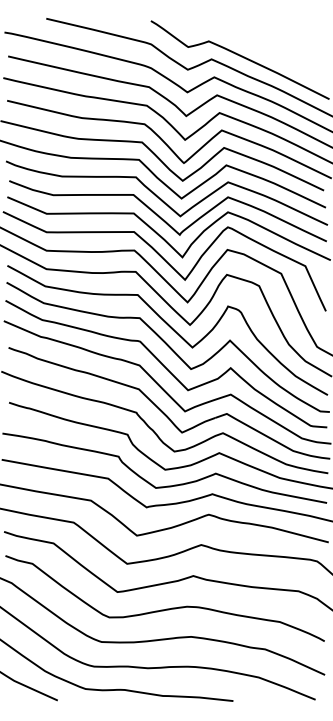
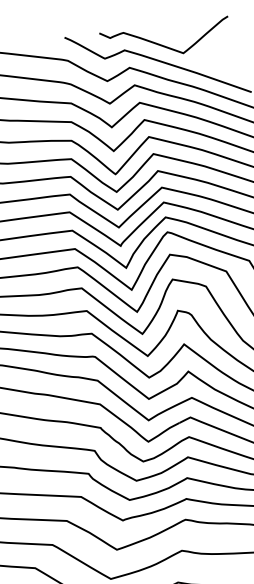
curve: (248, 41) -> (163, 45), added

